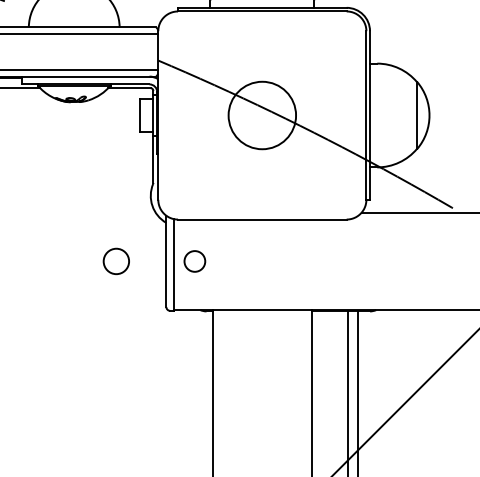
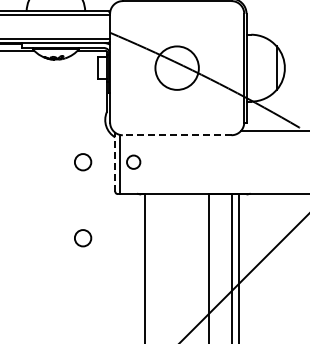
line: (261, 219) -> (176, 135), solid -> dashed
line: (166, 260) -> (115, 161), solid -> dashed
circle: (117, 379) -> (83, 238), added

